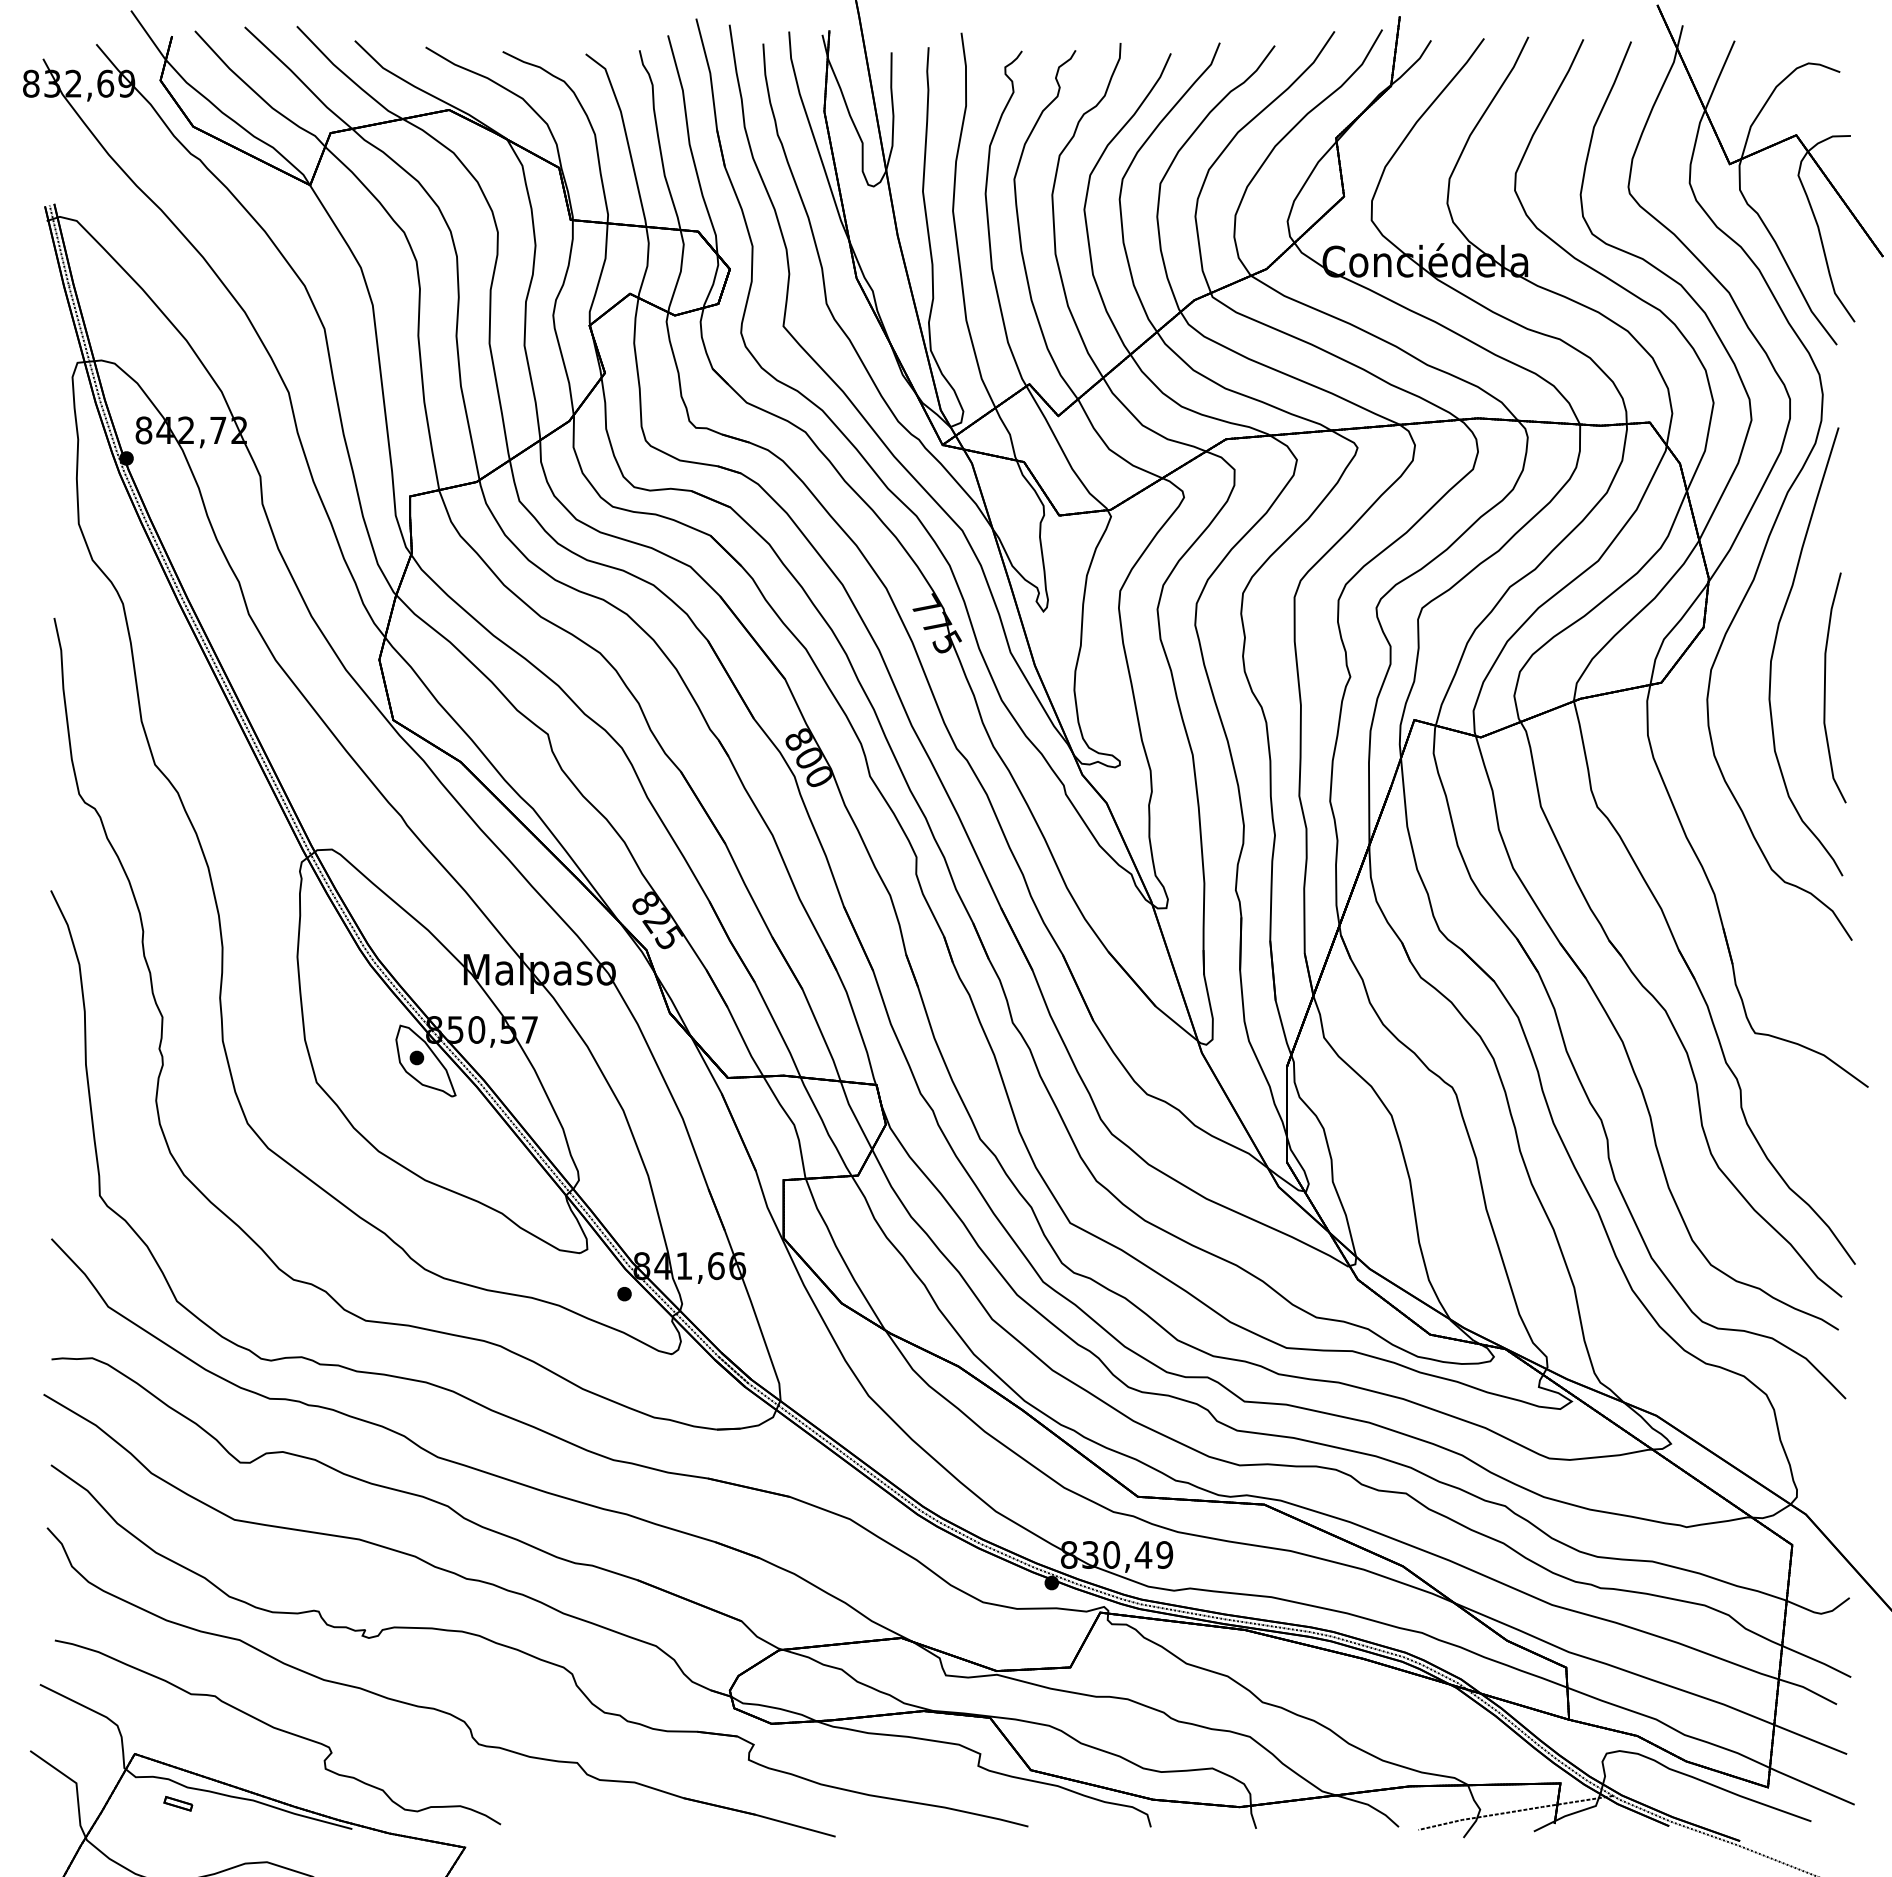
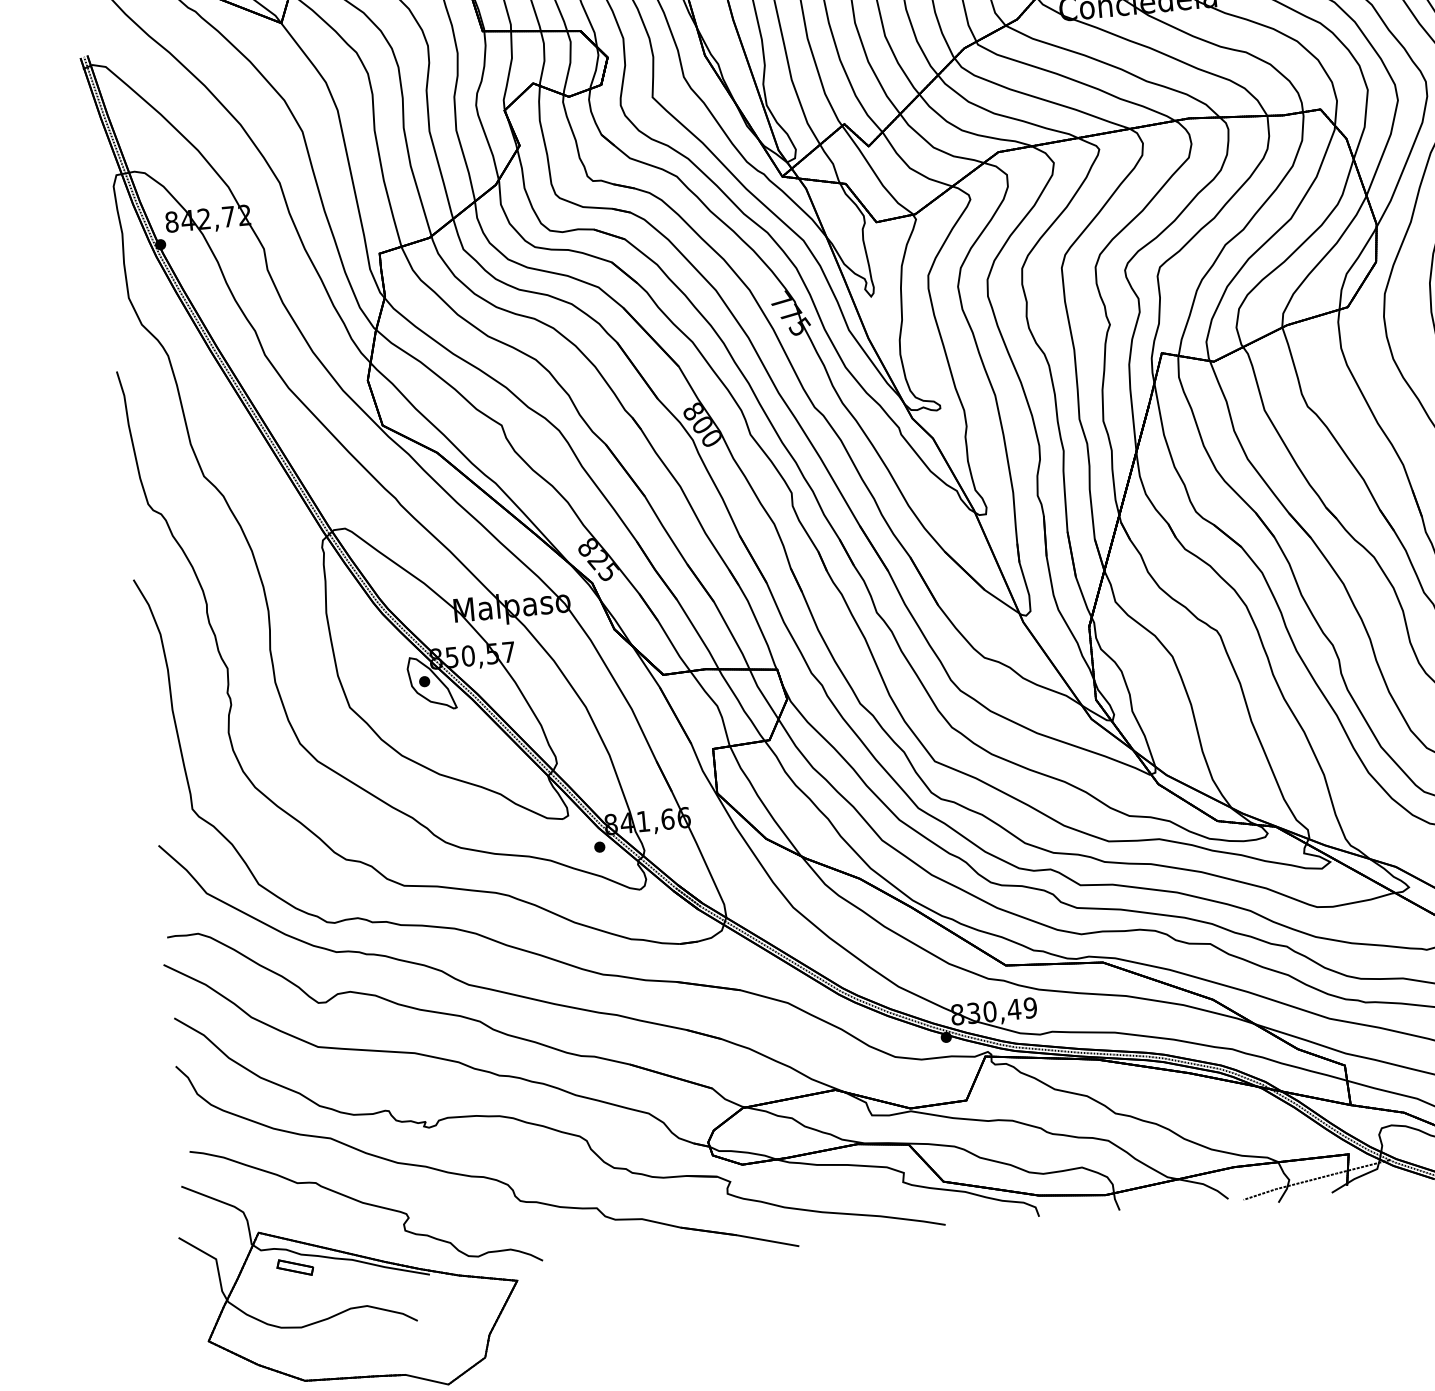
part: (178, 1803) -> (295, 1267), size x1.67

